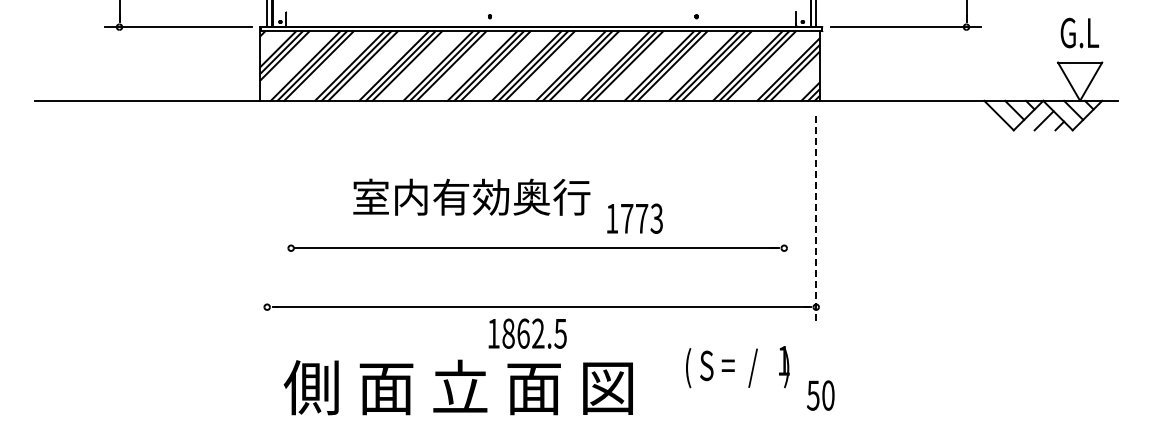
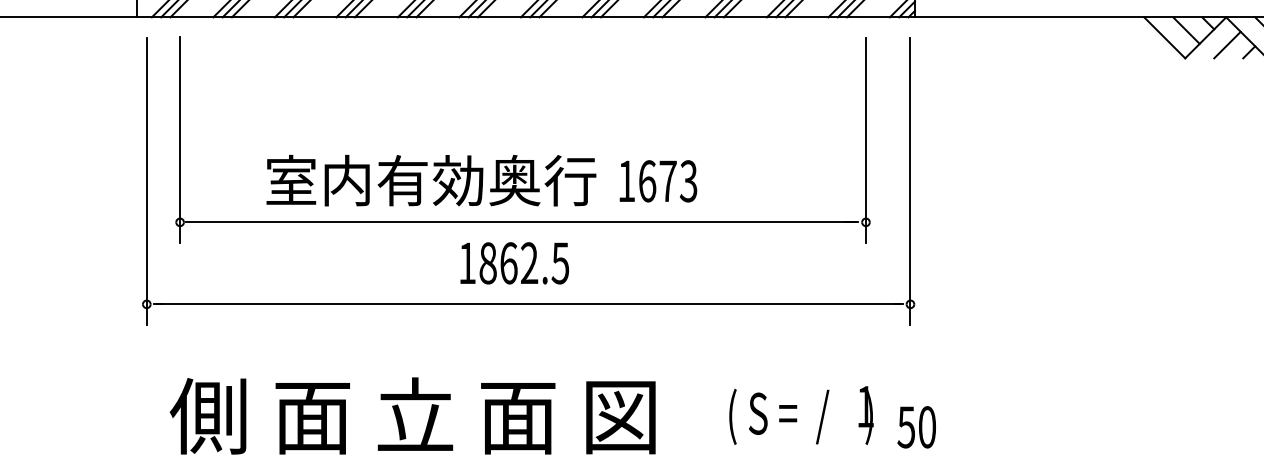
line: (291, 188) -> (180, 139), added
line: (784, 189) -> (866, 140), added
text: (471, 196) -> (430, 179), moved
line: (267, 218) -> (147, 180), added
text: (627, 218) -> (647, 180), 1773 -> 1673
line: (816, 219) -> (910, 182), dashed -> solid
text: (527, 333) -> (514, 263), moved
text: (737, 367) -> (800, 416), moved

